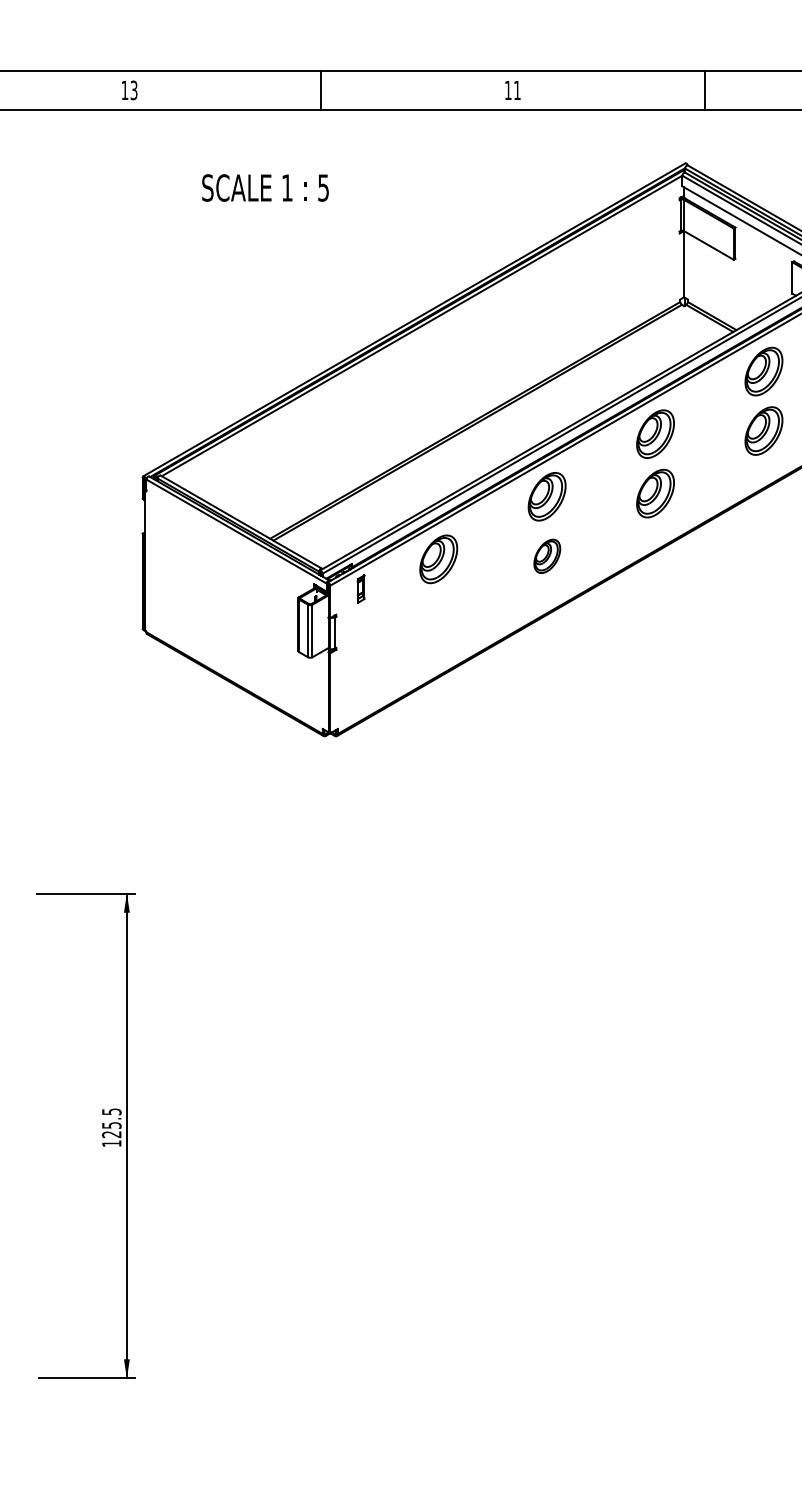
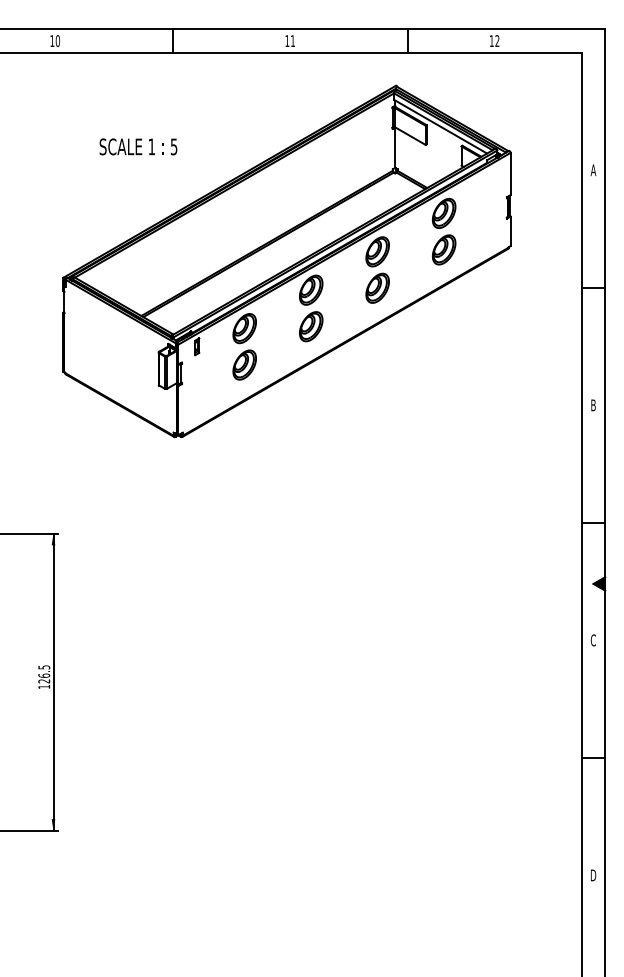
text: (133, 89) -> (57, 40), 13 -> 10
text: (265, 187) -> (138, 146), moved
part: (547, 555) -> (311, 326), size x1.43
part: (438, 617) -> (244, 364), added
text: (112, 1125) -> (44, 675), 125.5 -> 126.5

